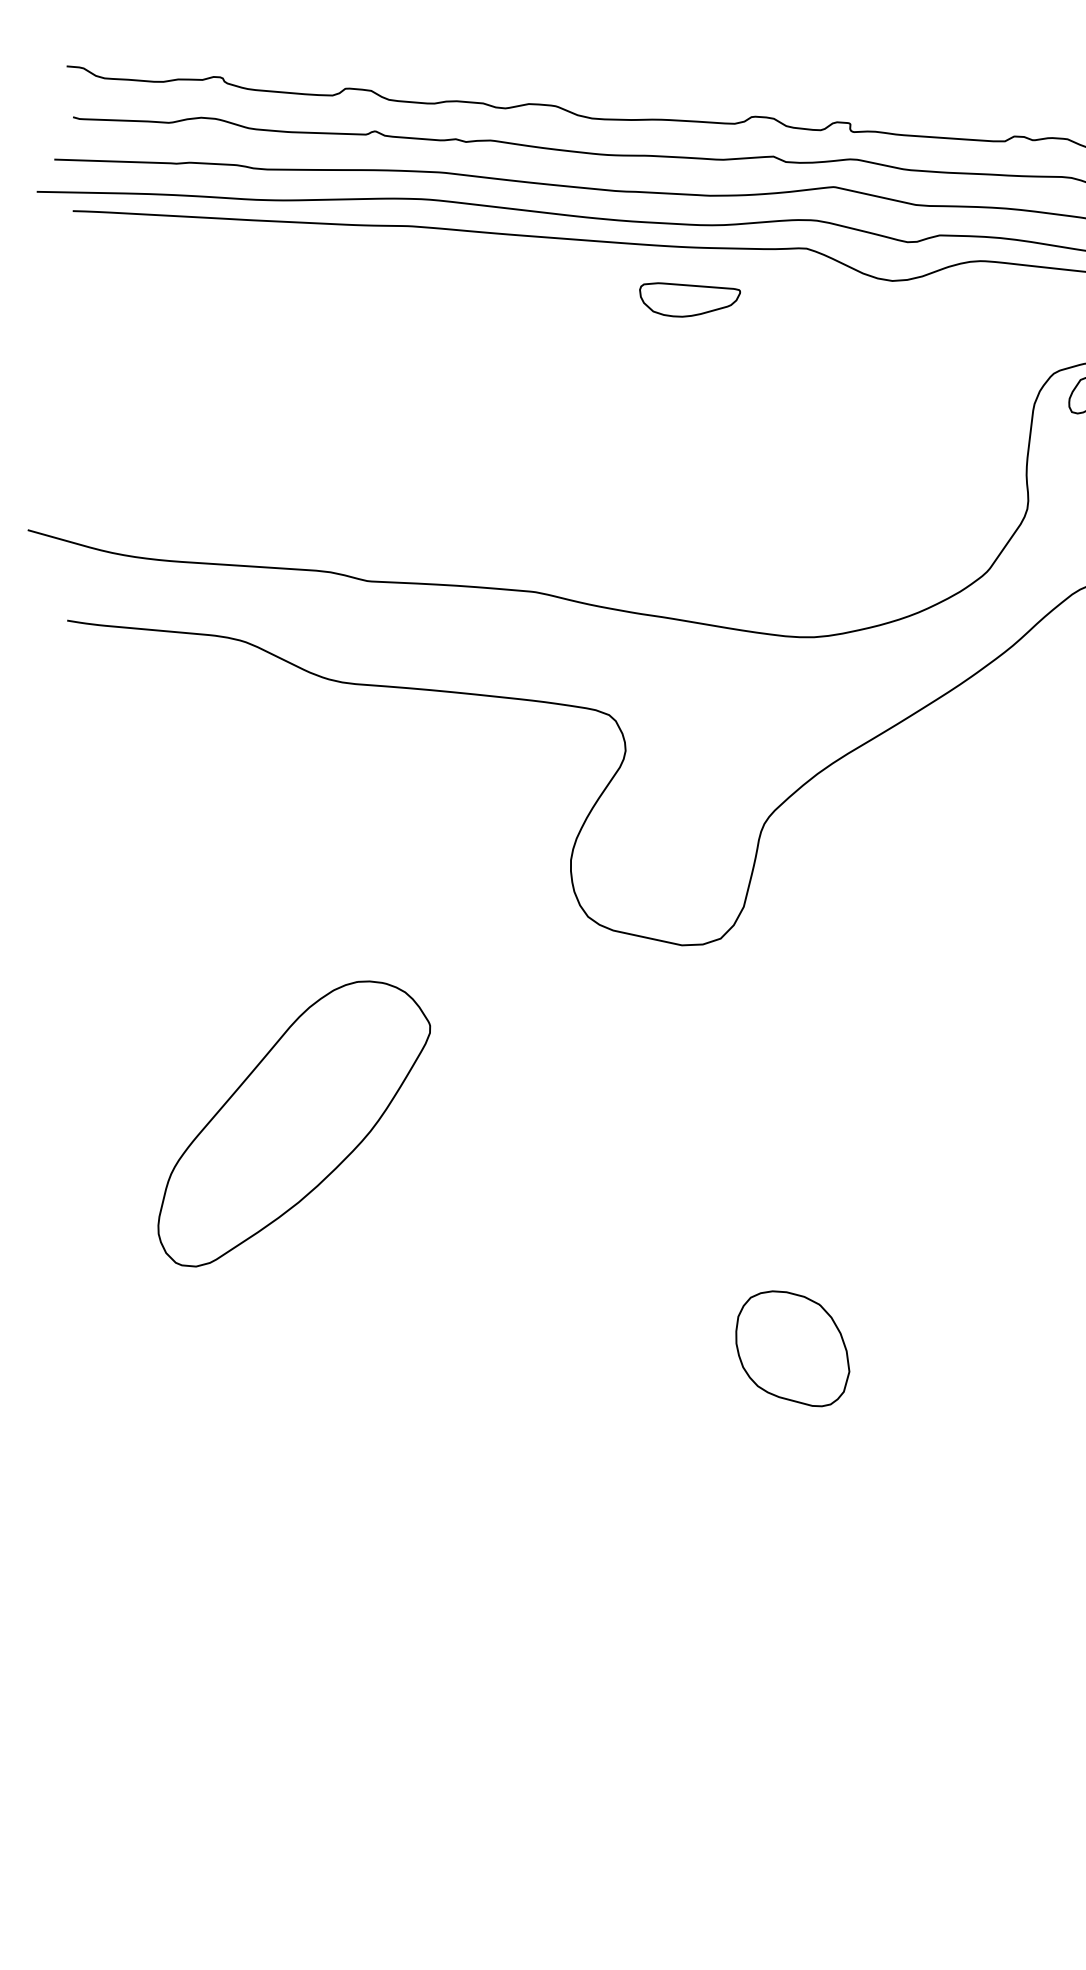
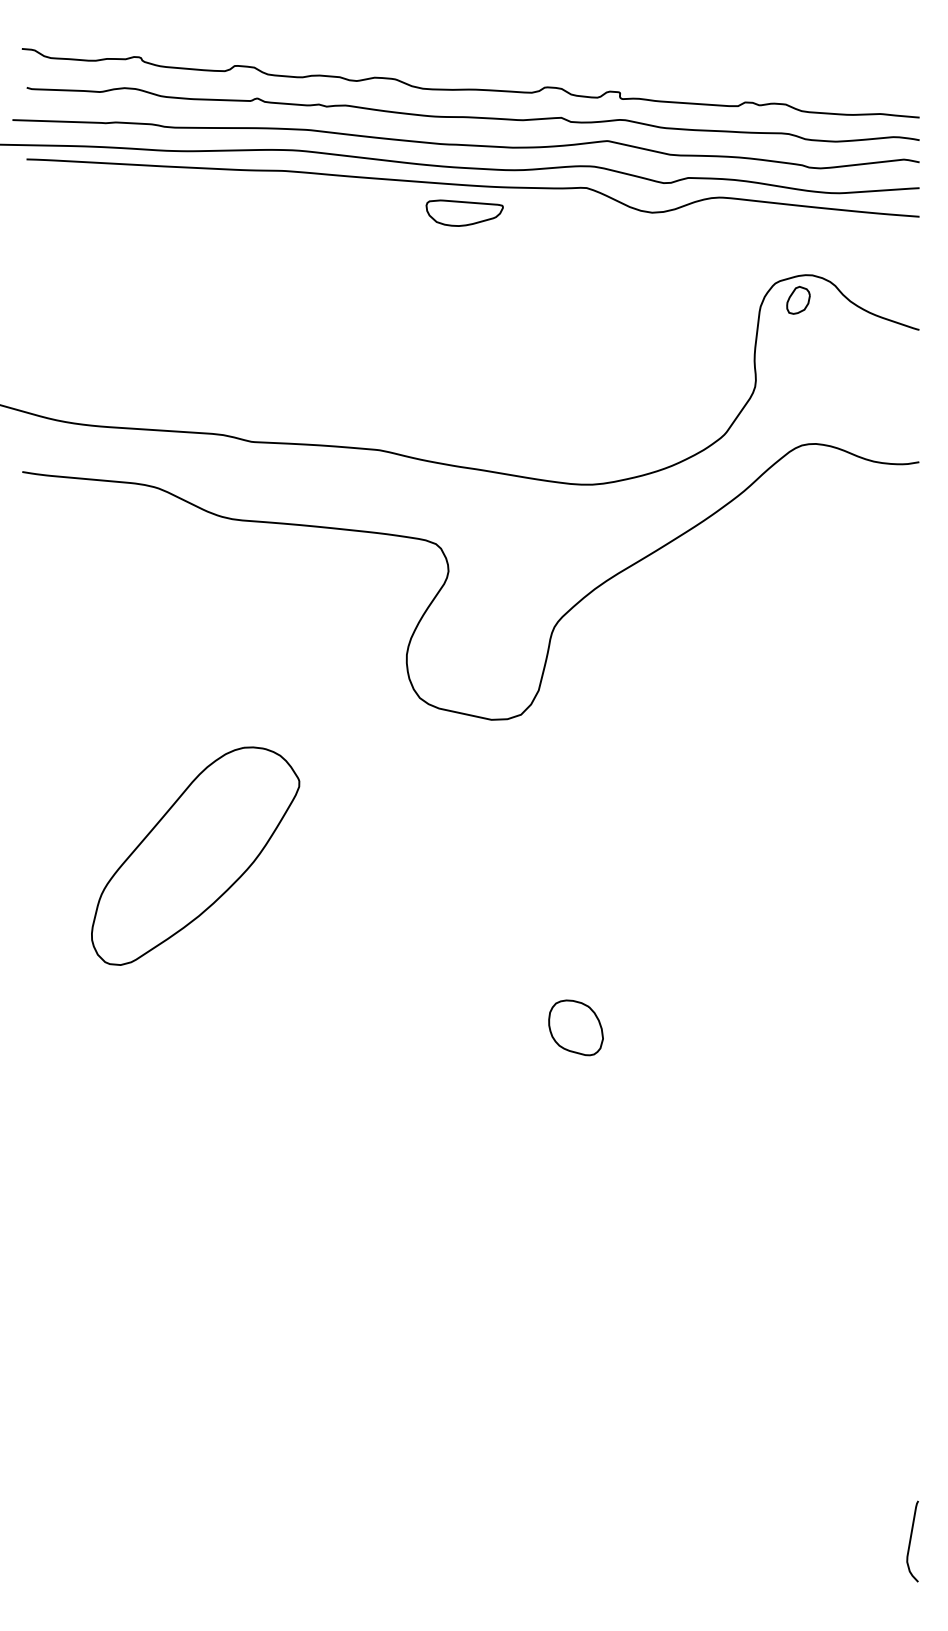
part: (689, 299) -> (464, 212), moved
part: (791, 1348) -> (575, 1027), size x0.62

